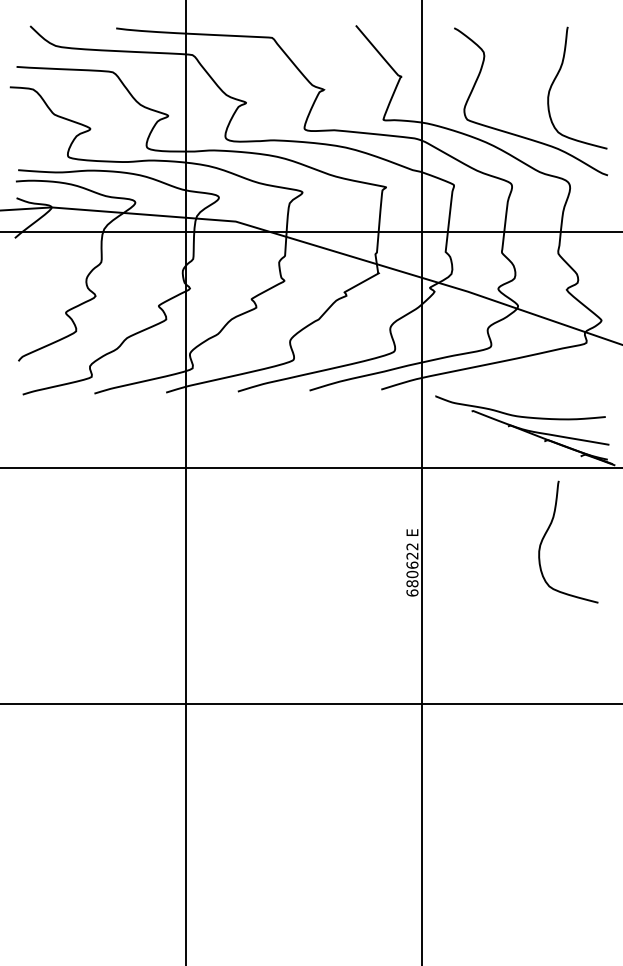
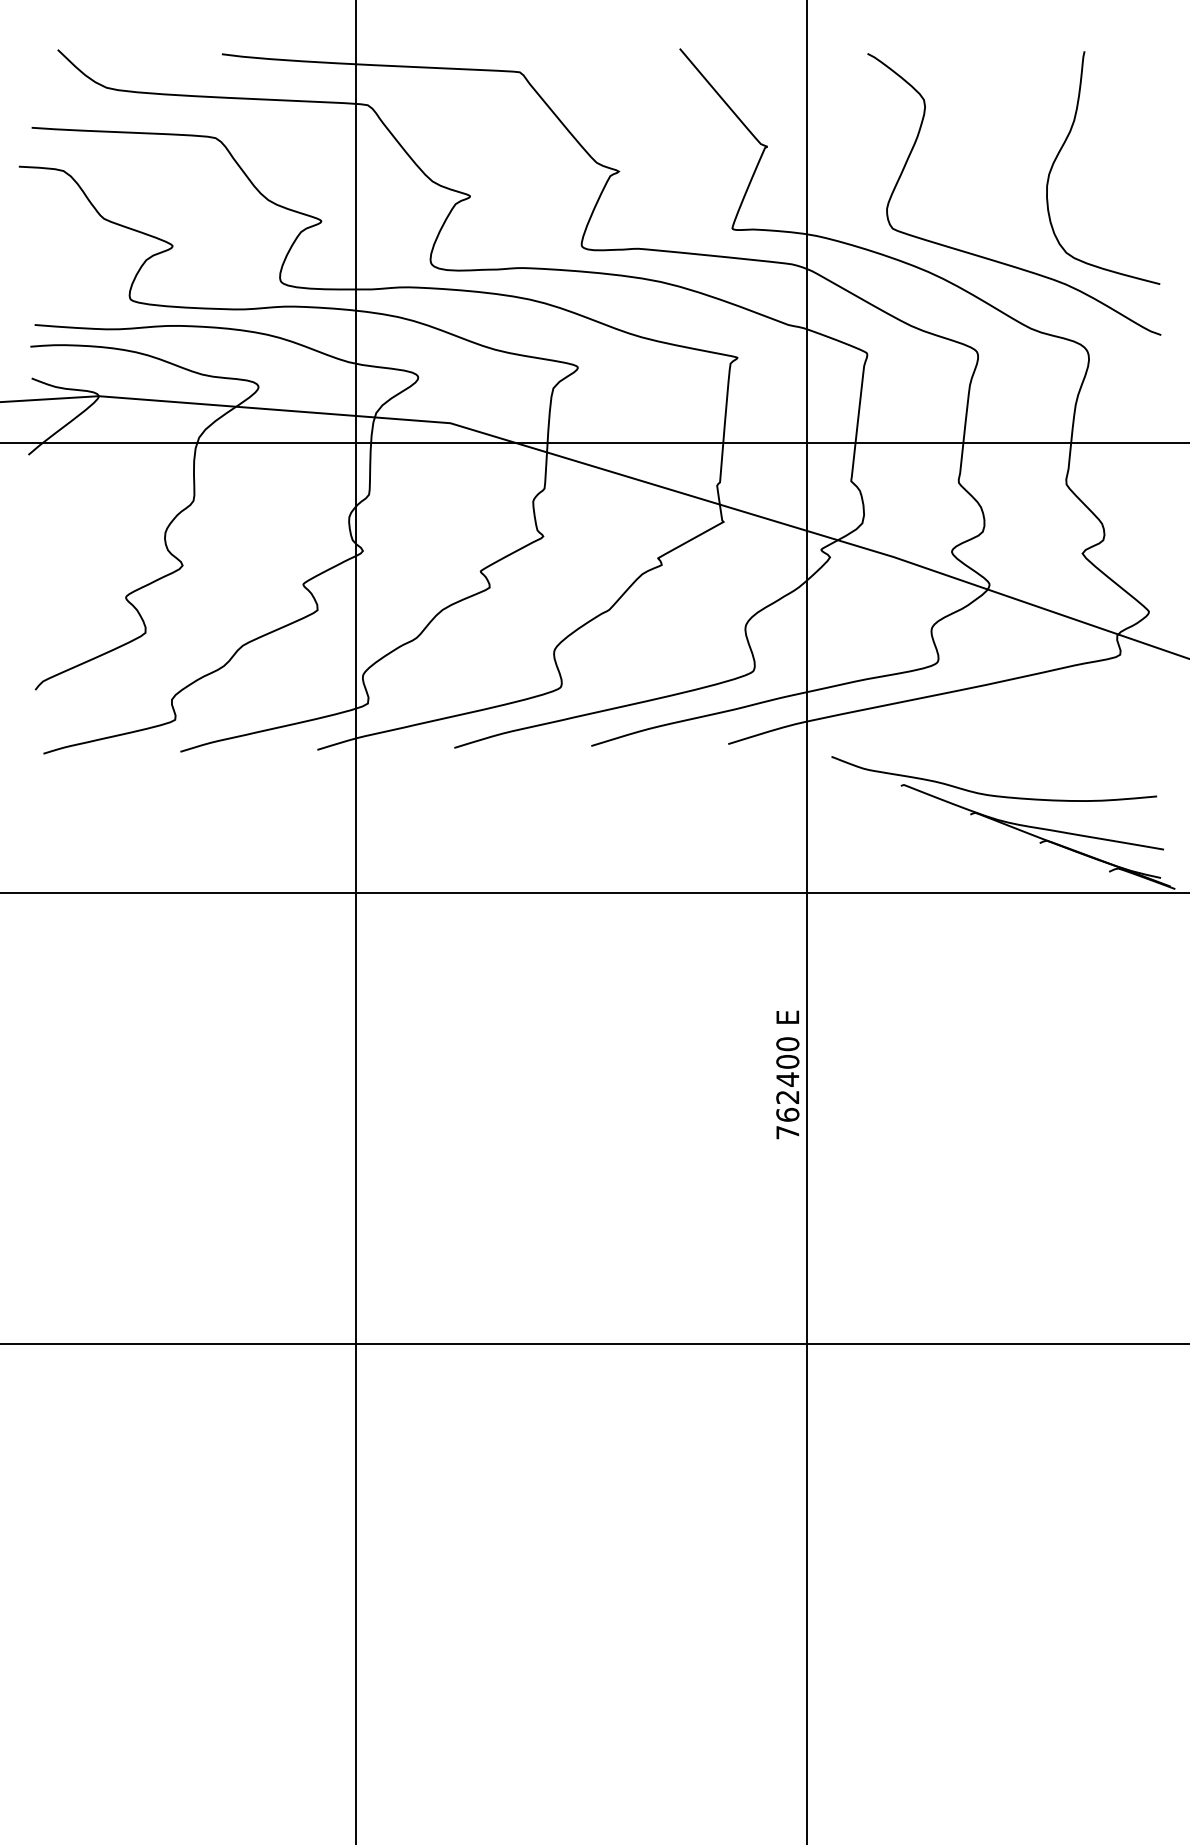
curve: (548, 530) -> (1047, 1013), removed
text: (412, 569) -> (787, 1087), 680622 -> 762400

